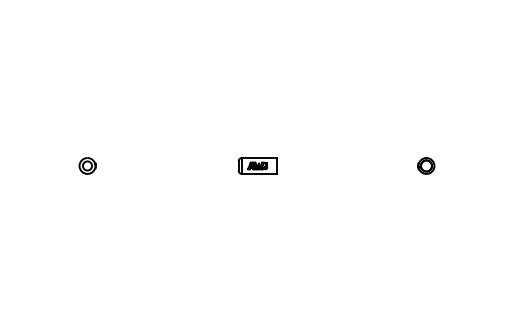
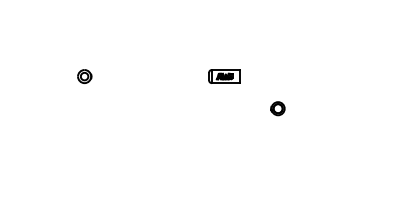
part: (426, 165) -> (278, 108), moved

